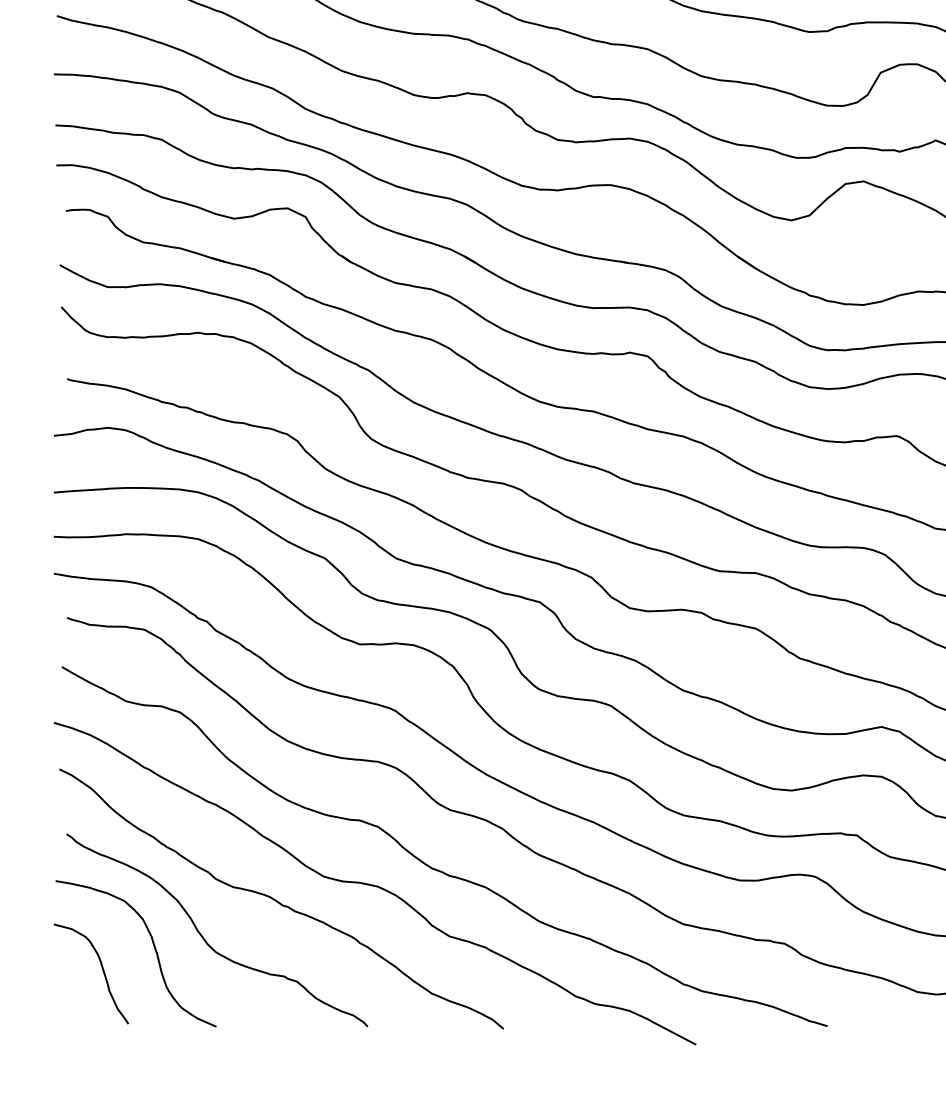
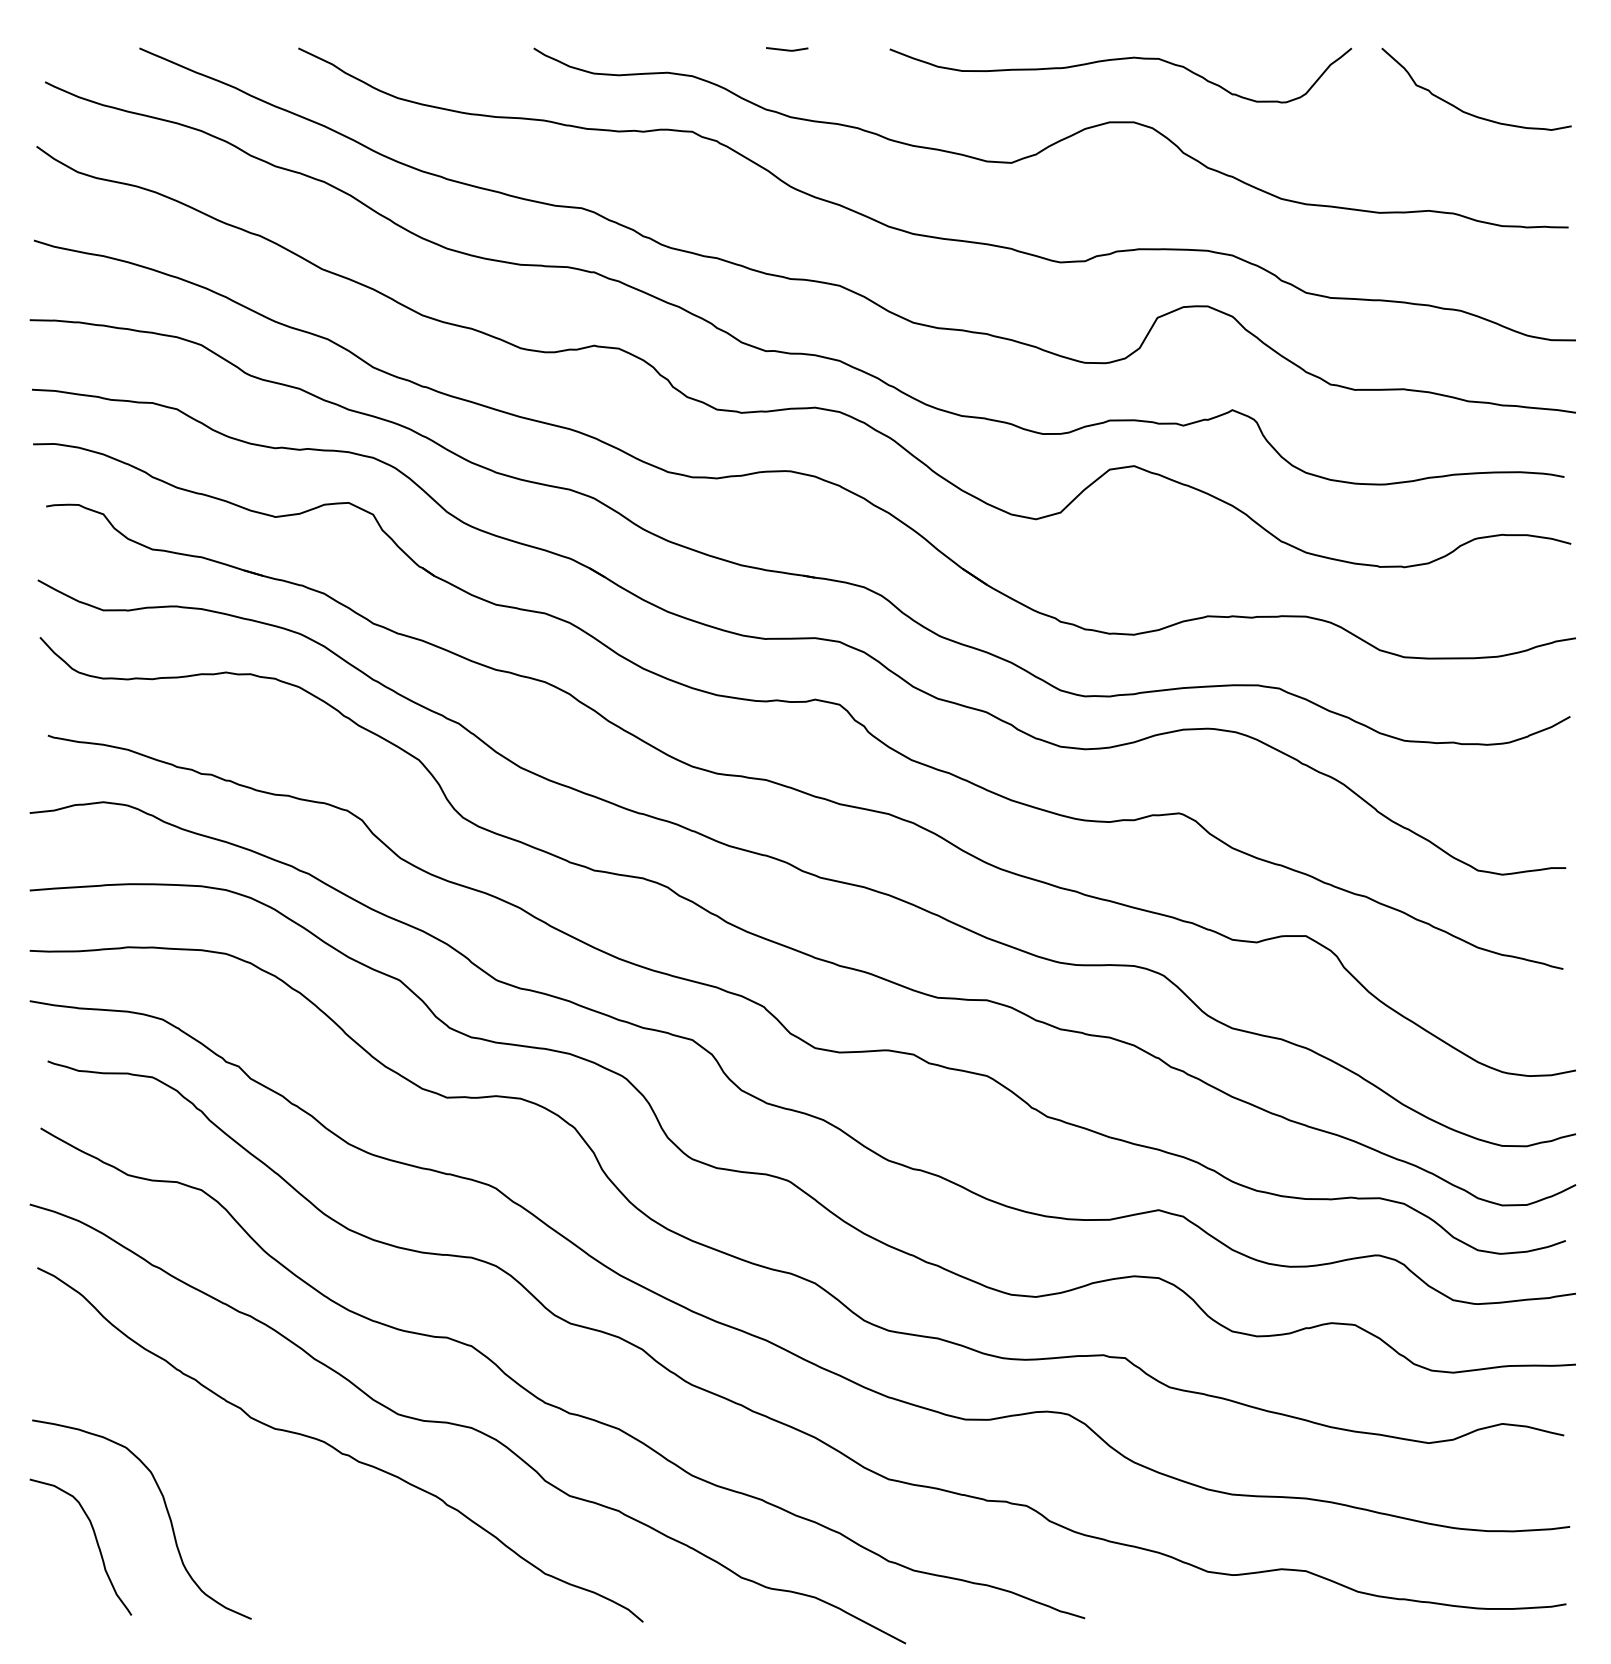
curve: (206, 940) -> (237, 1501), removed

